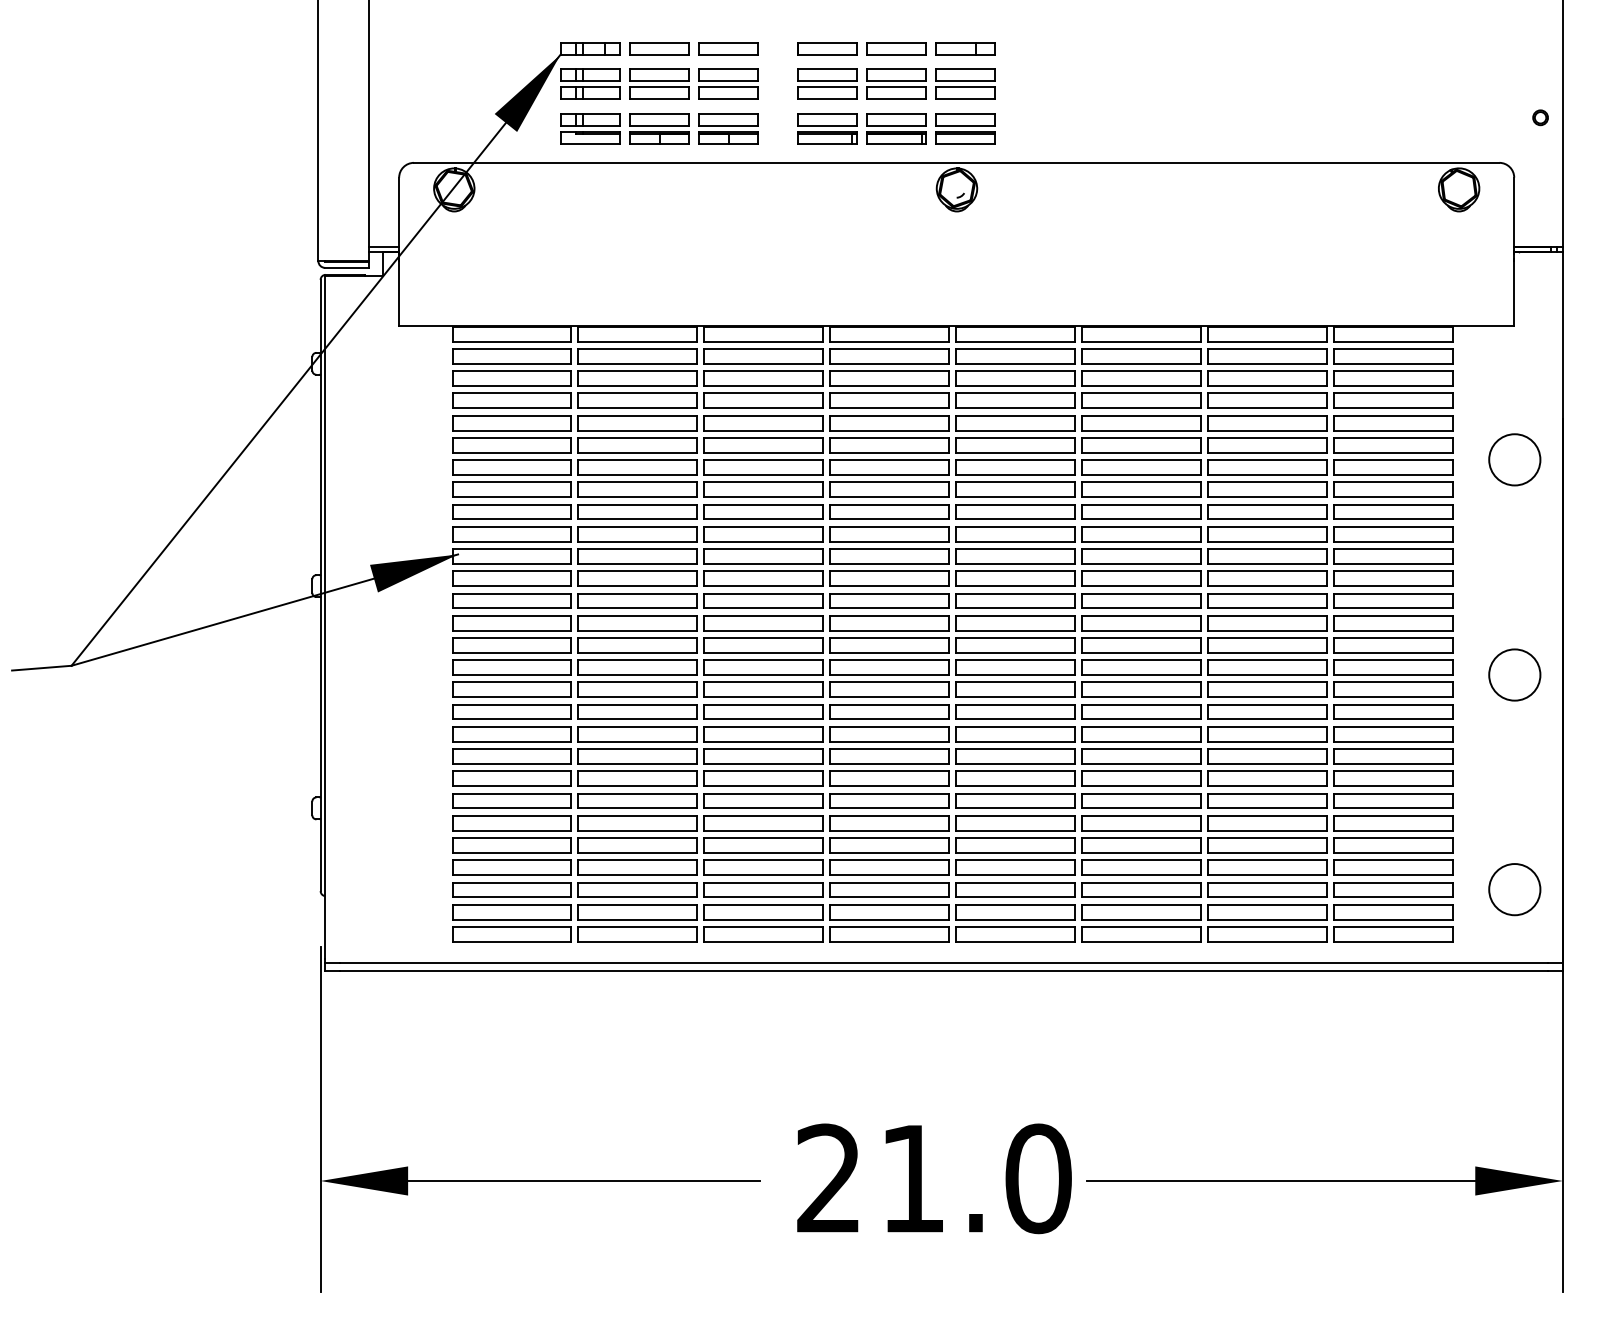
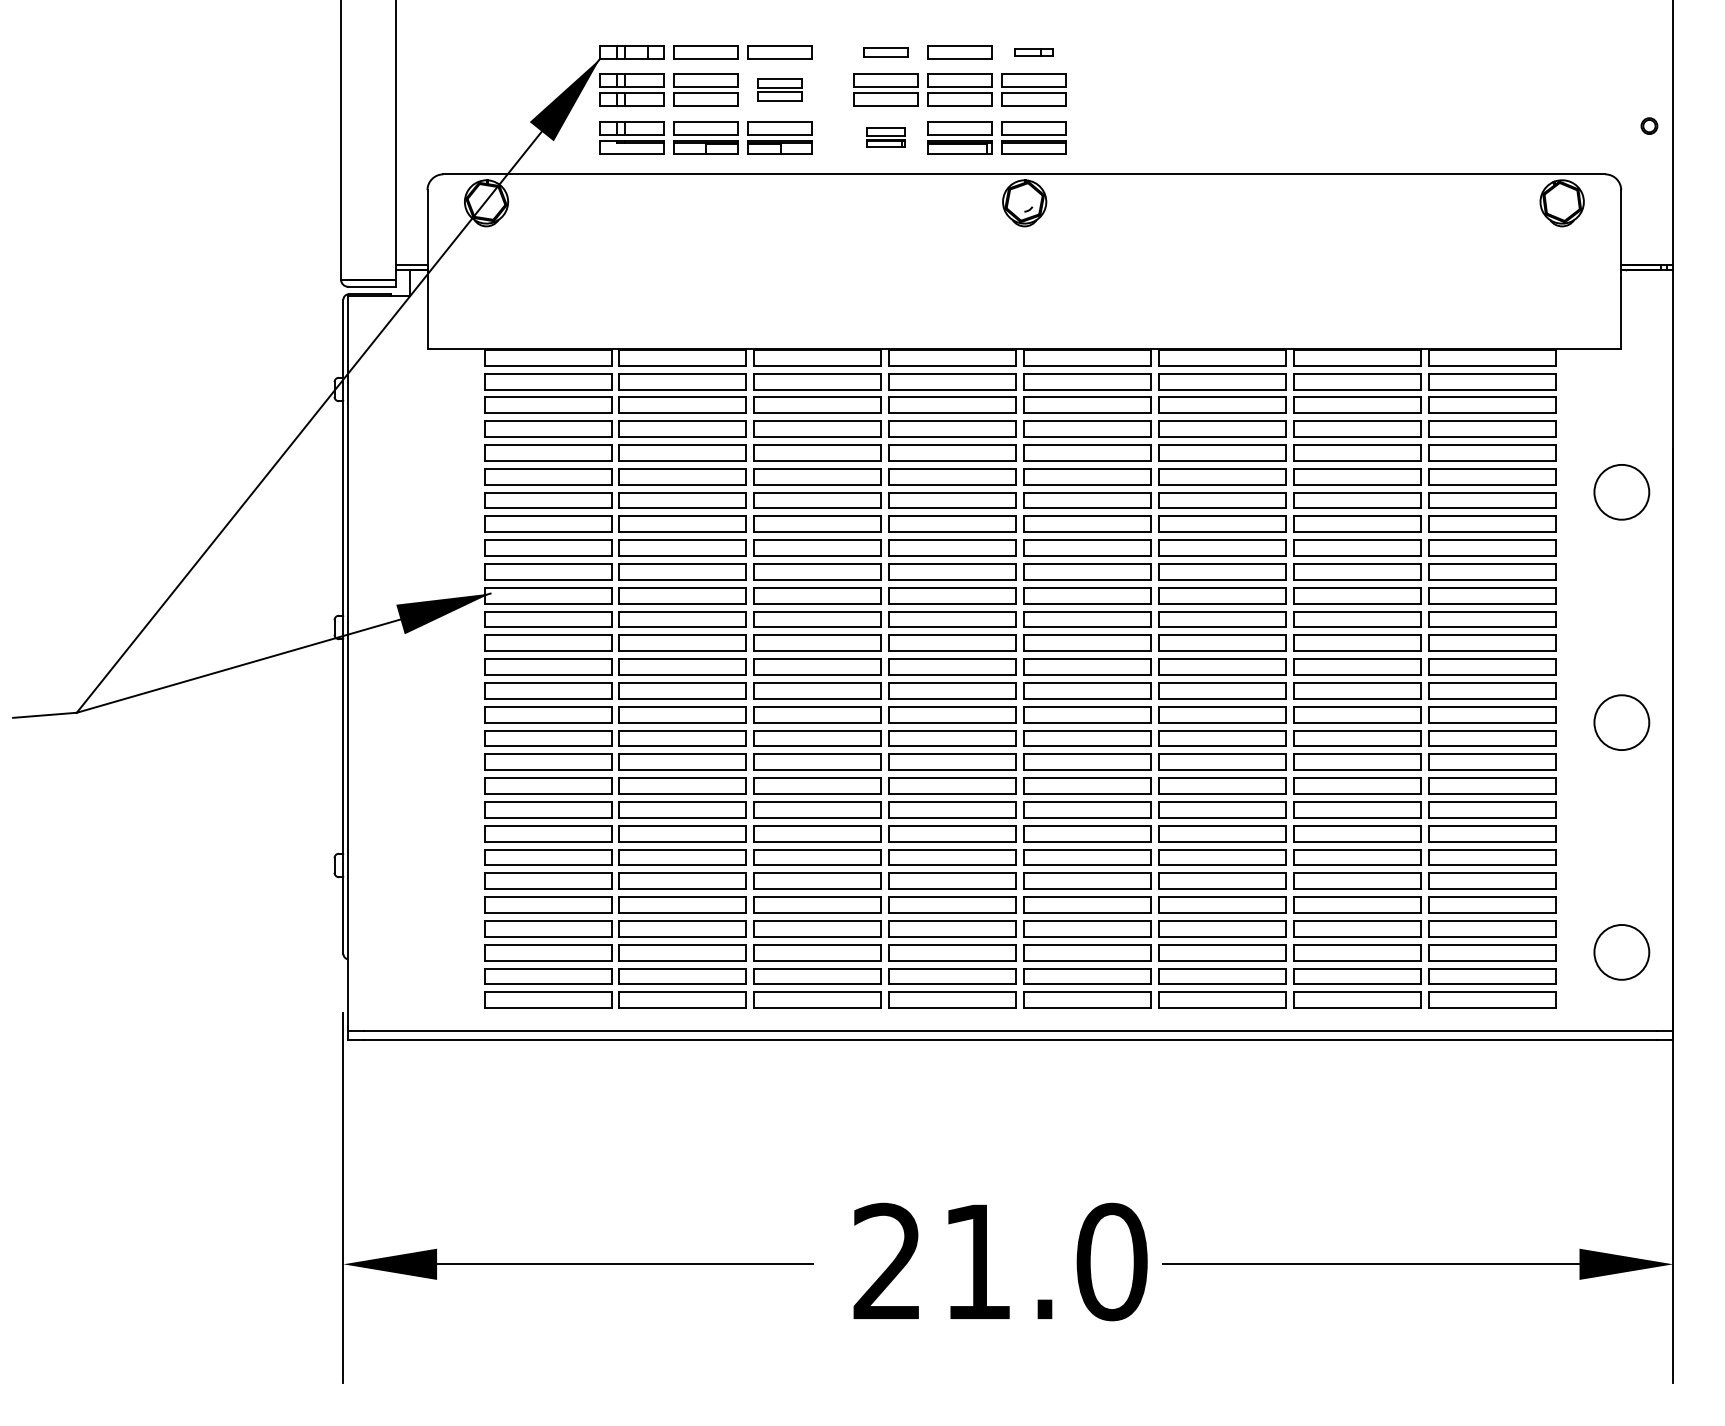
part: (826, 49) -> (885, 52), size x0.7
part: (965, 49) -> (1033, 52), size x0.6
part: (727, 83) -> (779, 89), size x0.7
part: (826, 128) -> (885, 137), size x0.6

